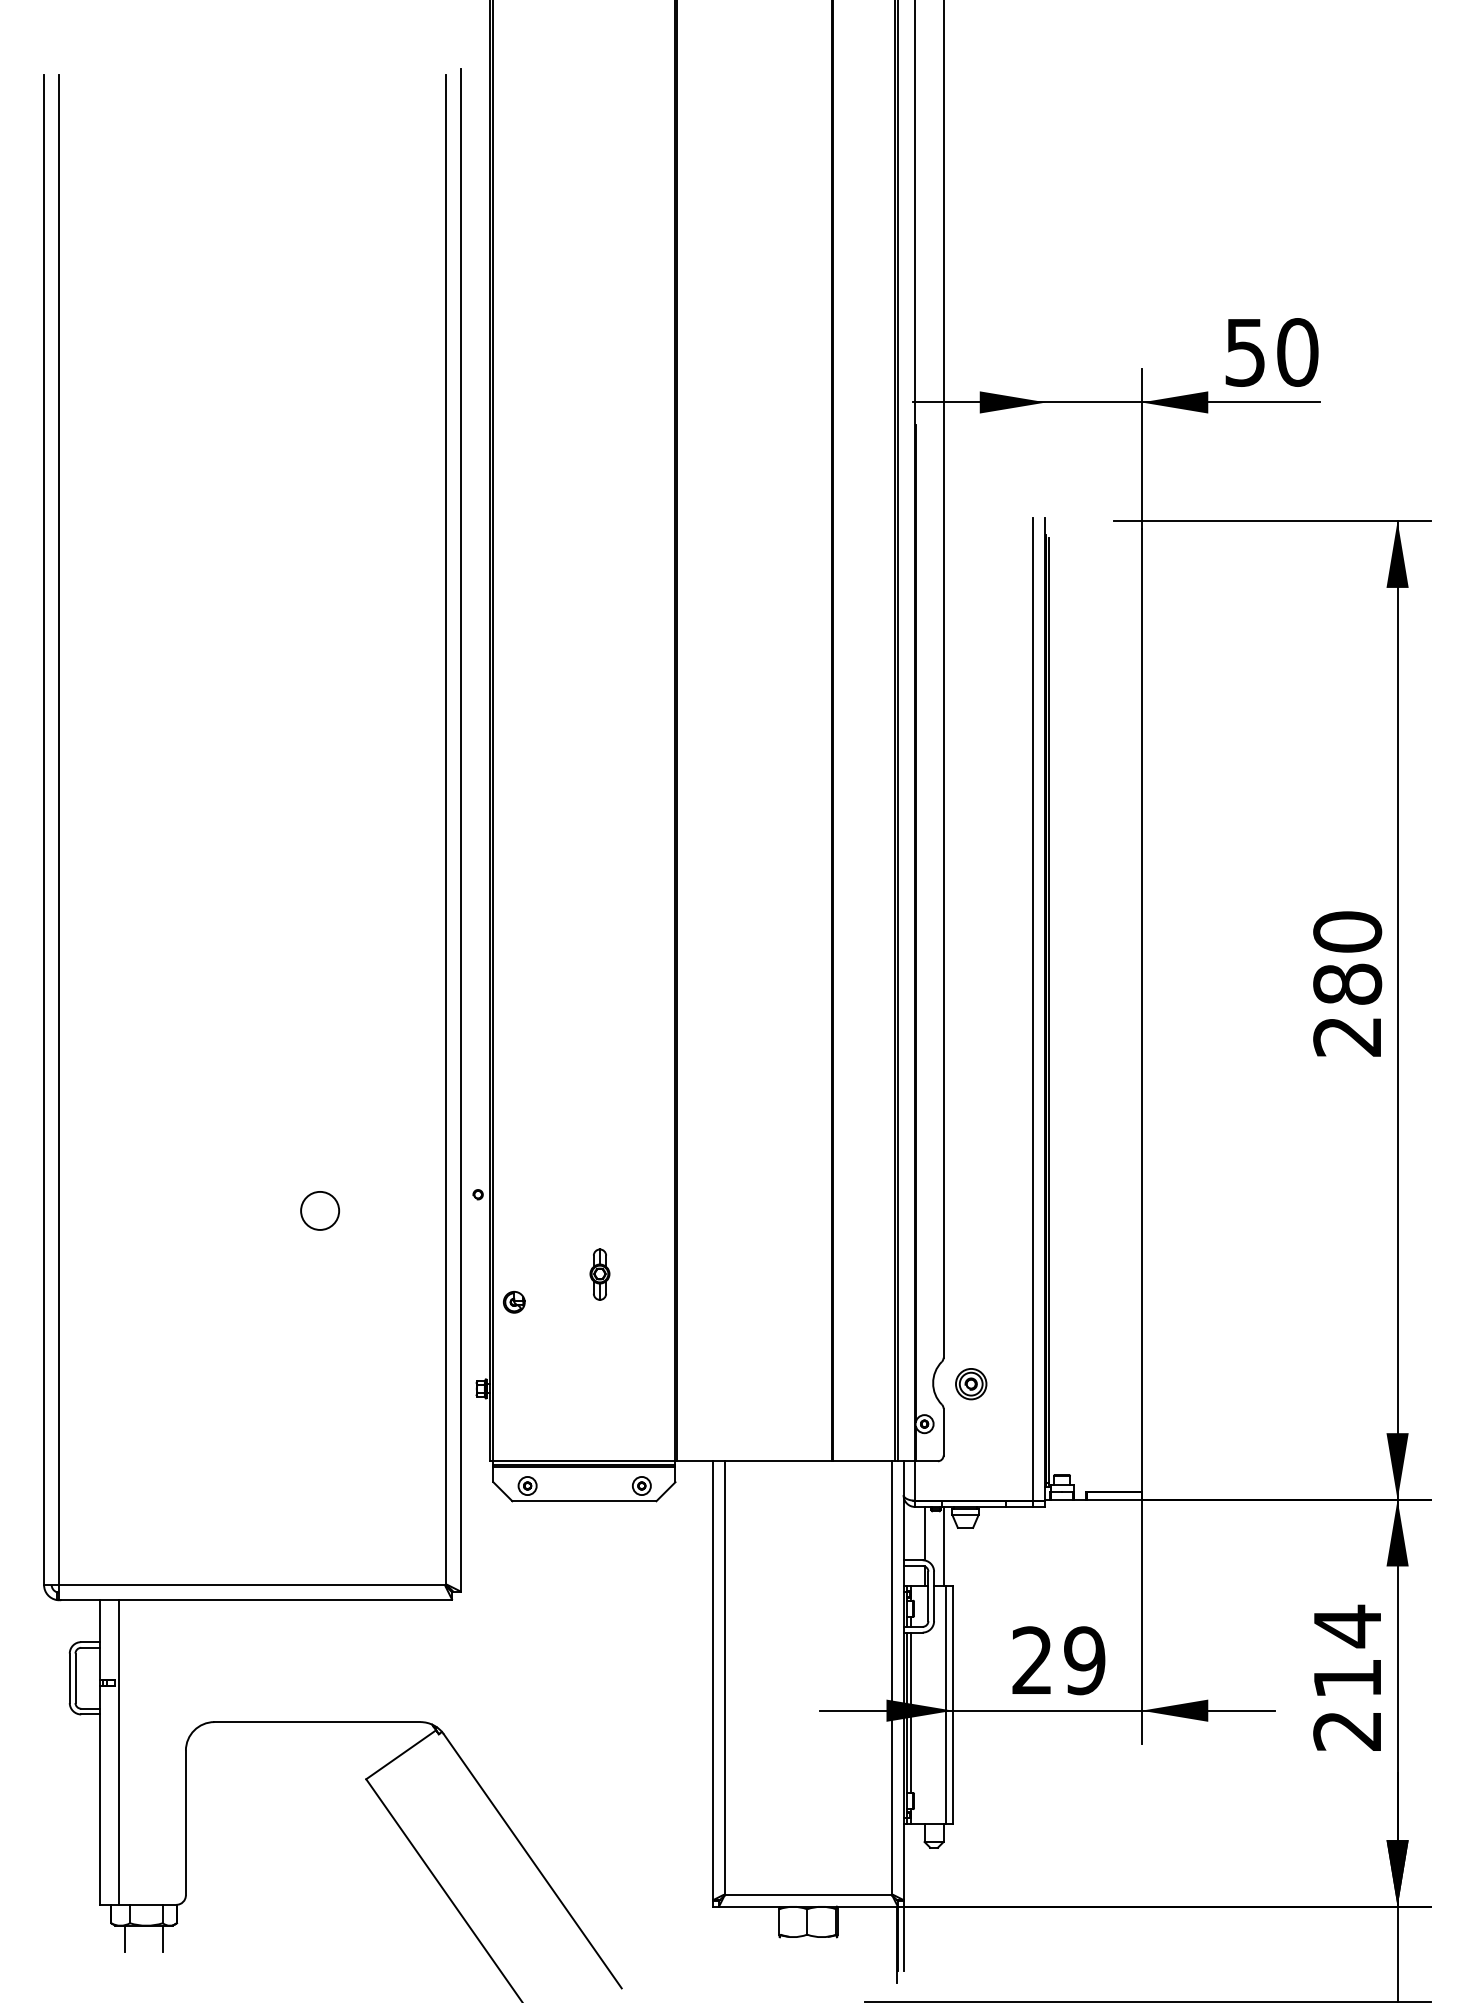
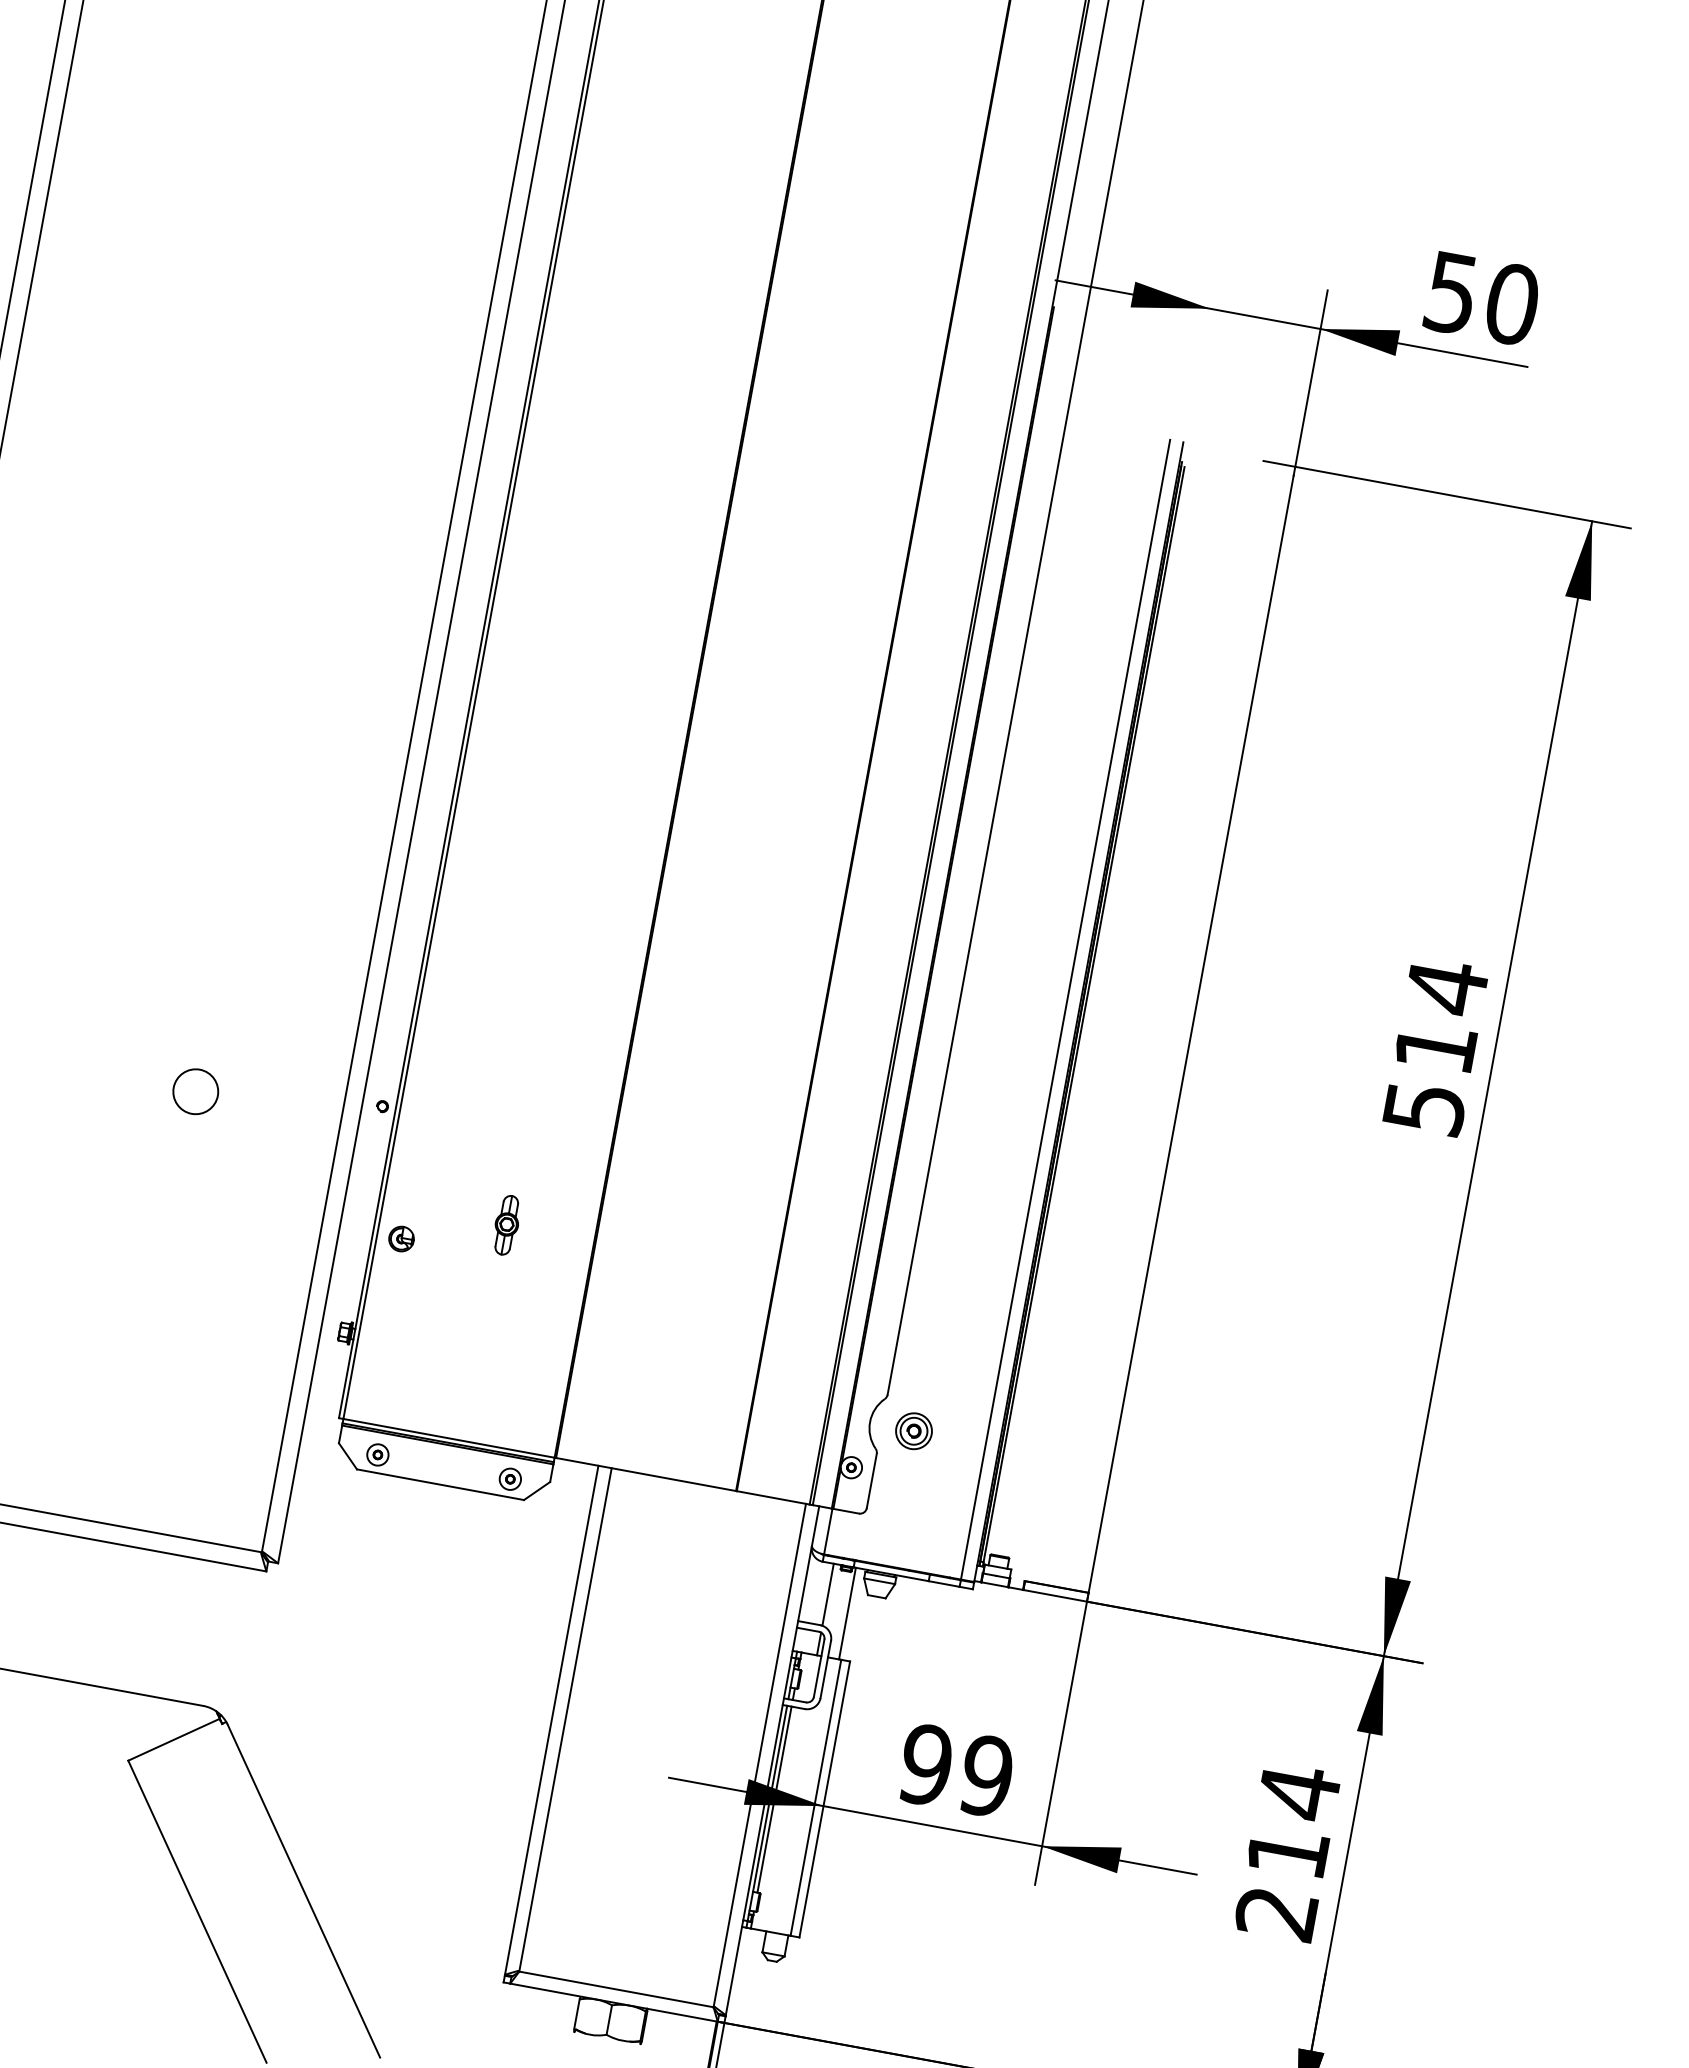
text: (1347, 983) -> (1435, 1046), 280 -> 514
text: (1031, 1660) -> (925, 1764), 29 -> 99

